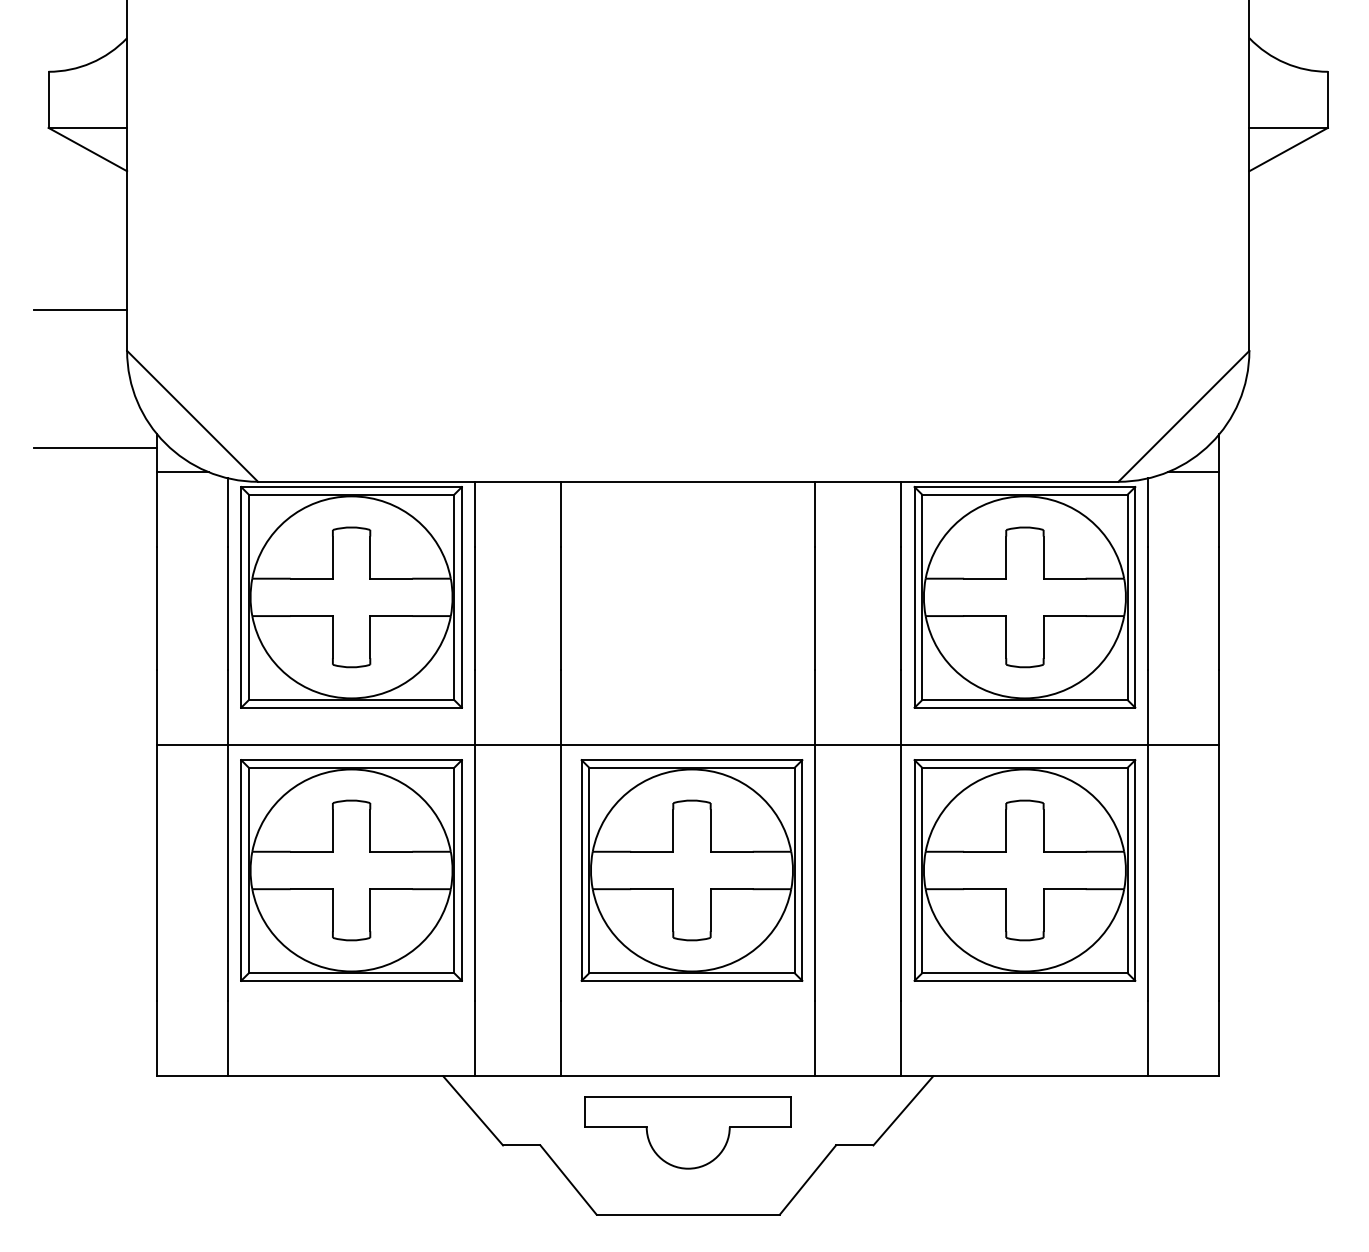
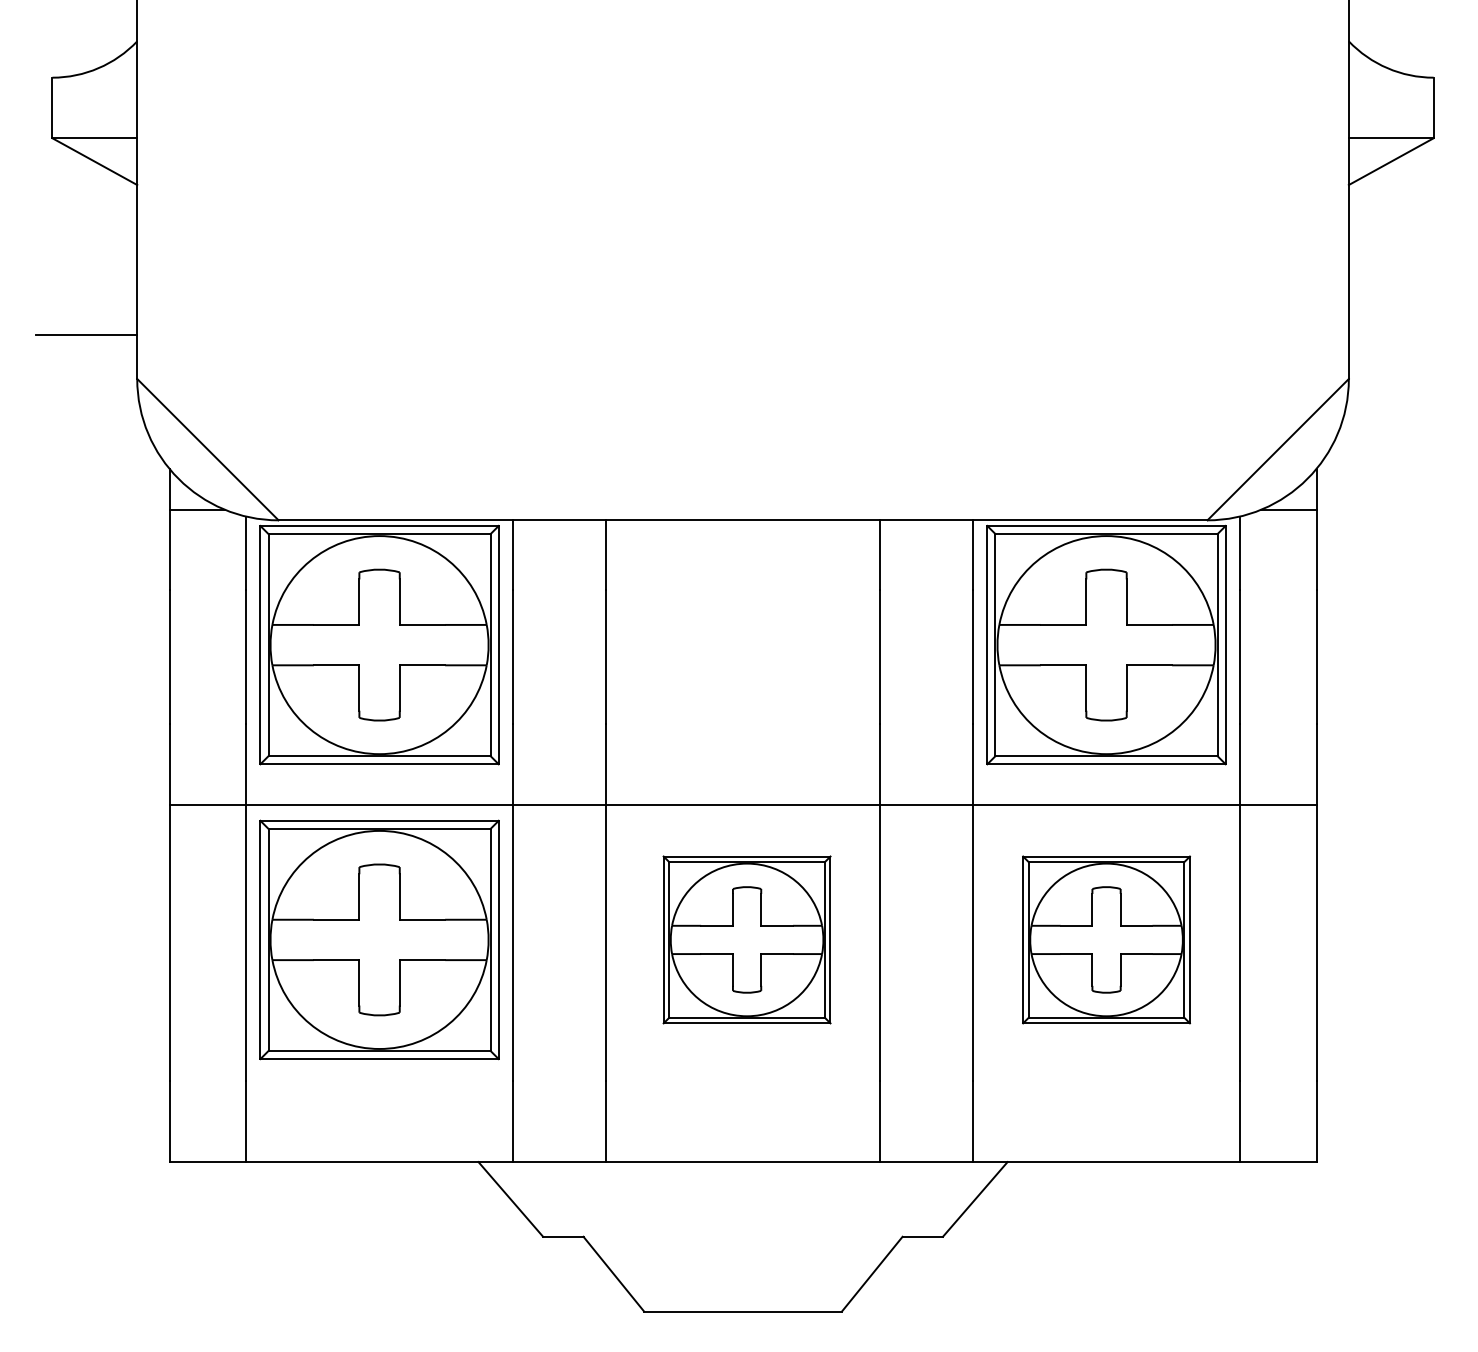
line: (95, 448) -> (103, 484), removed
part: (691, 870) -> (746, 939), size x0.7
part: (1024, 870) -> (1106, 939), size x0.7
part: (687, 1132) -> (742, 1222), removed

